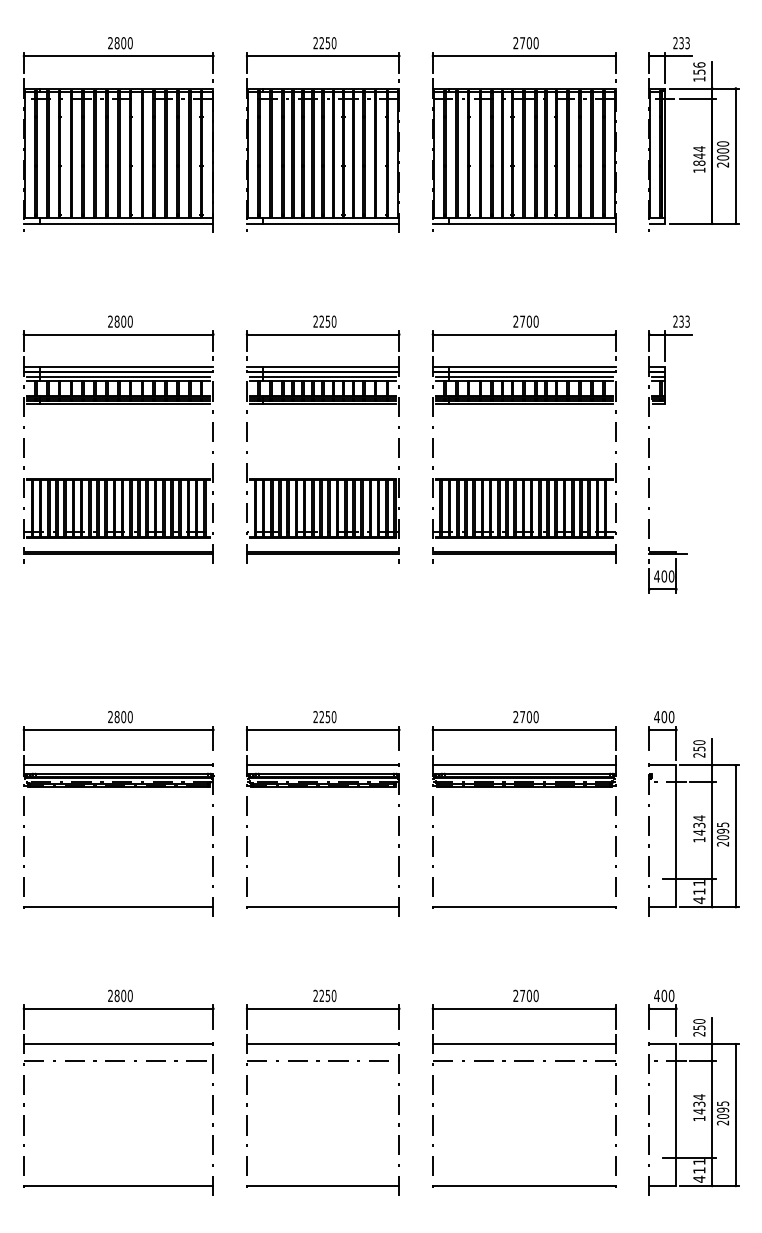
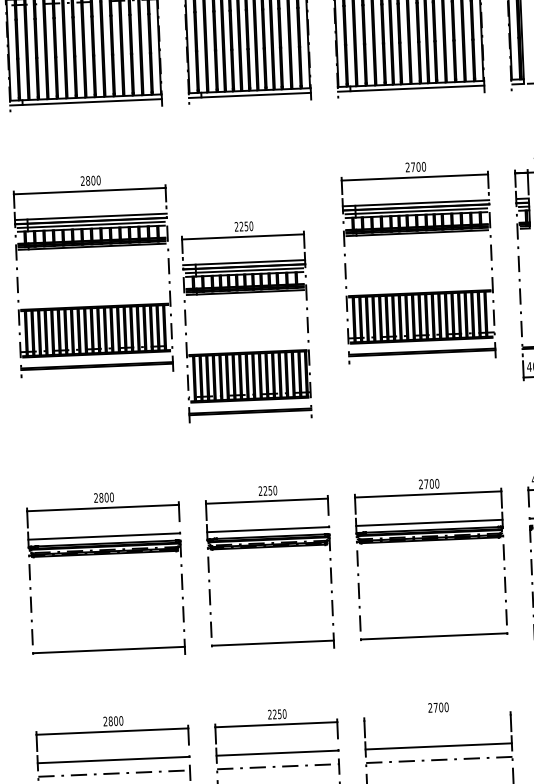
part: (322, 404) -> (244, 293), moved
line: (524, 1008) -> (437, 717), removed

